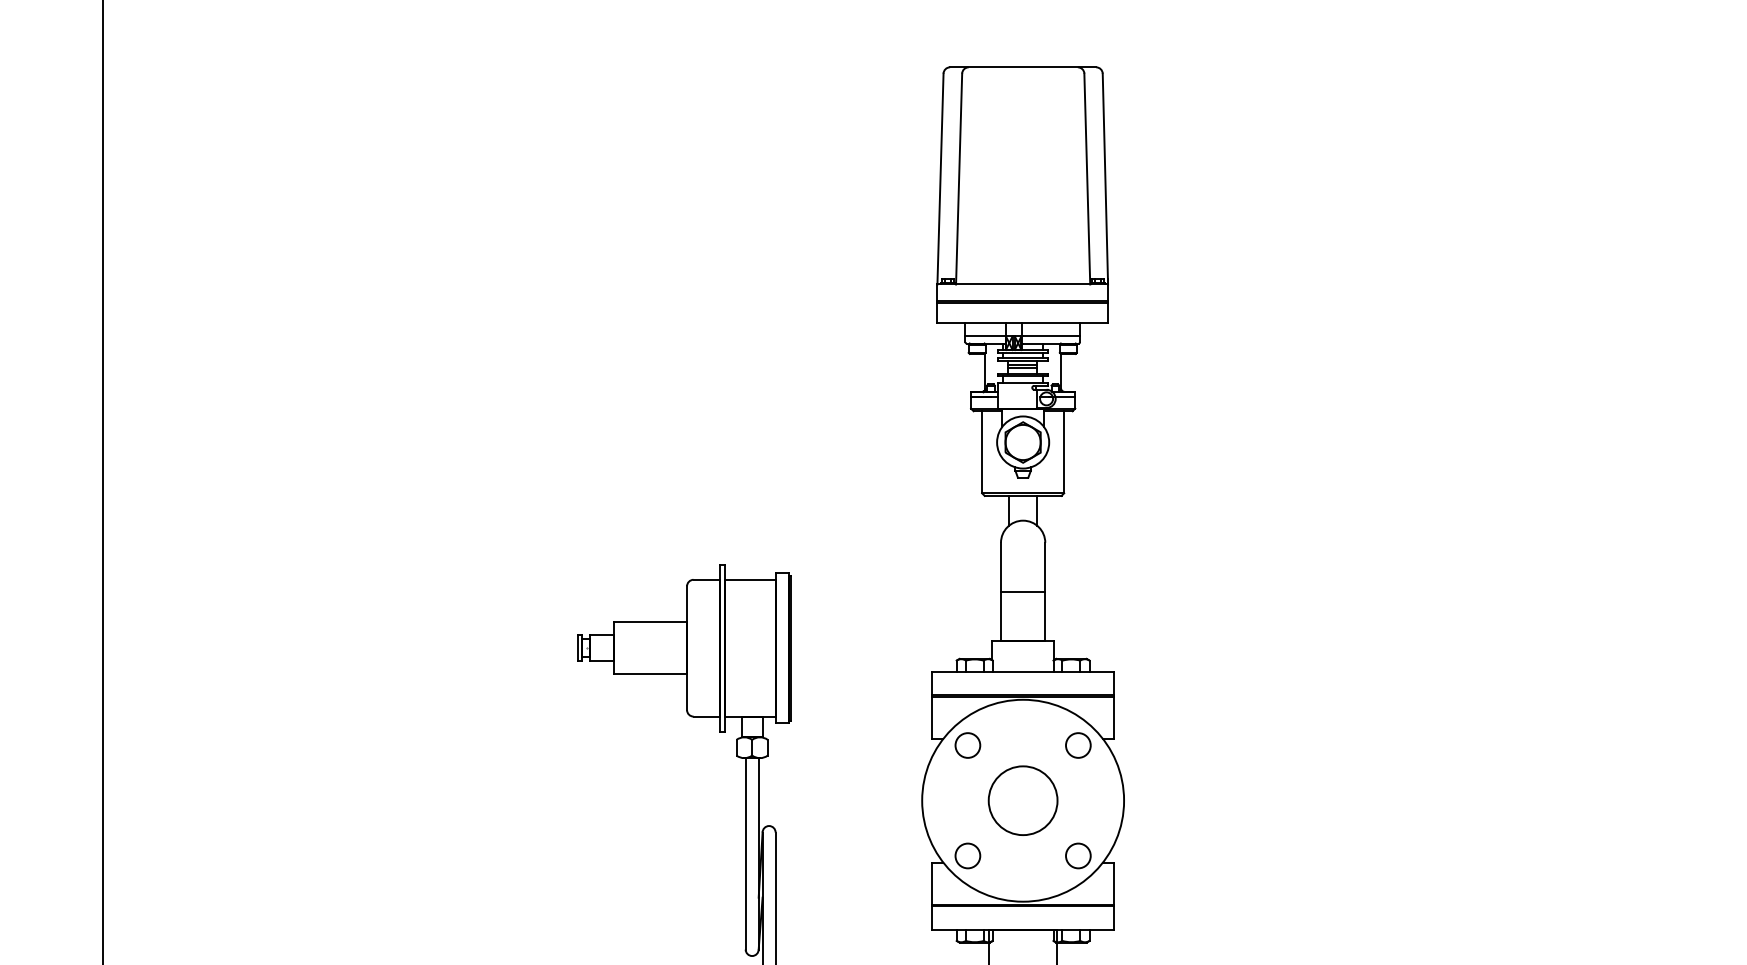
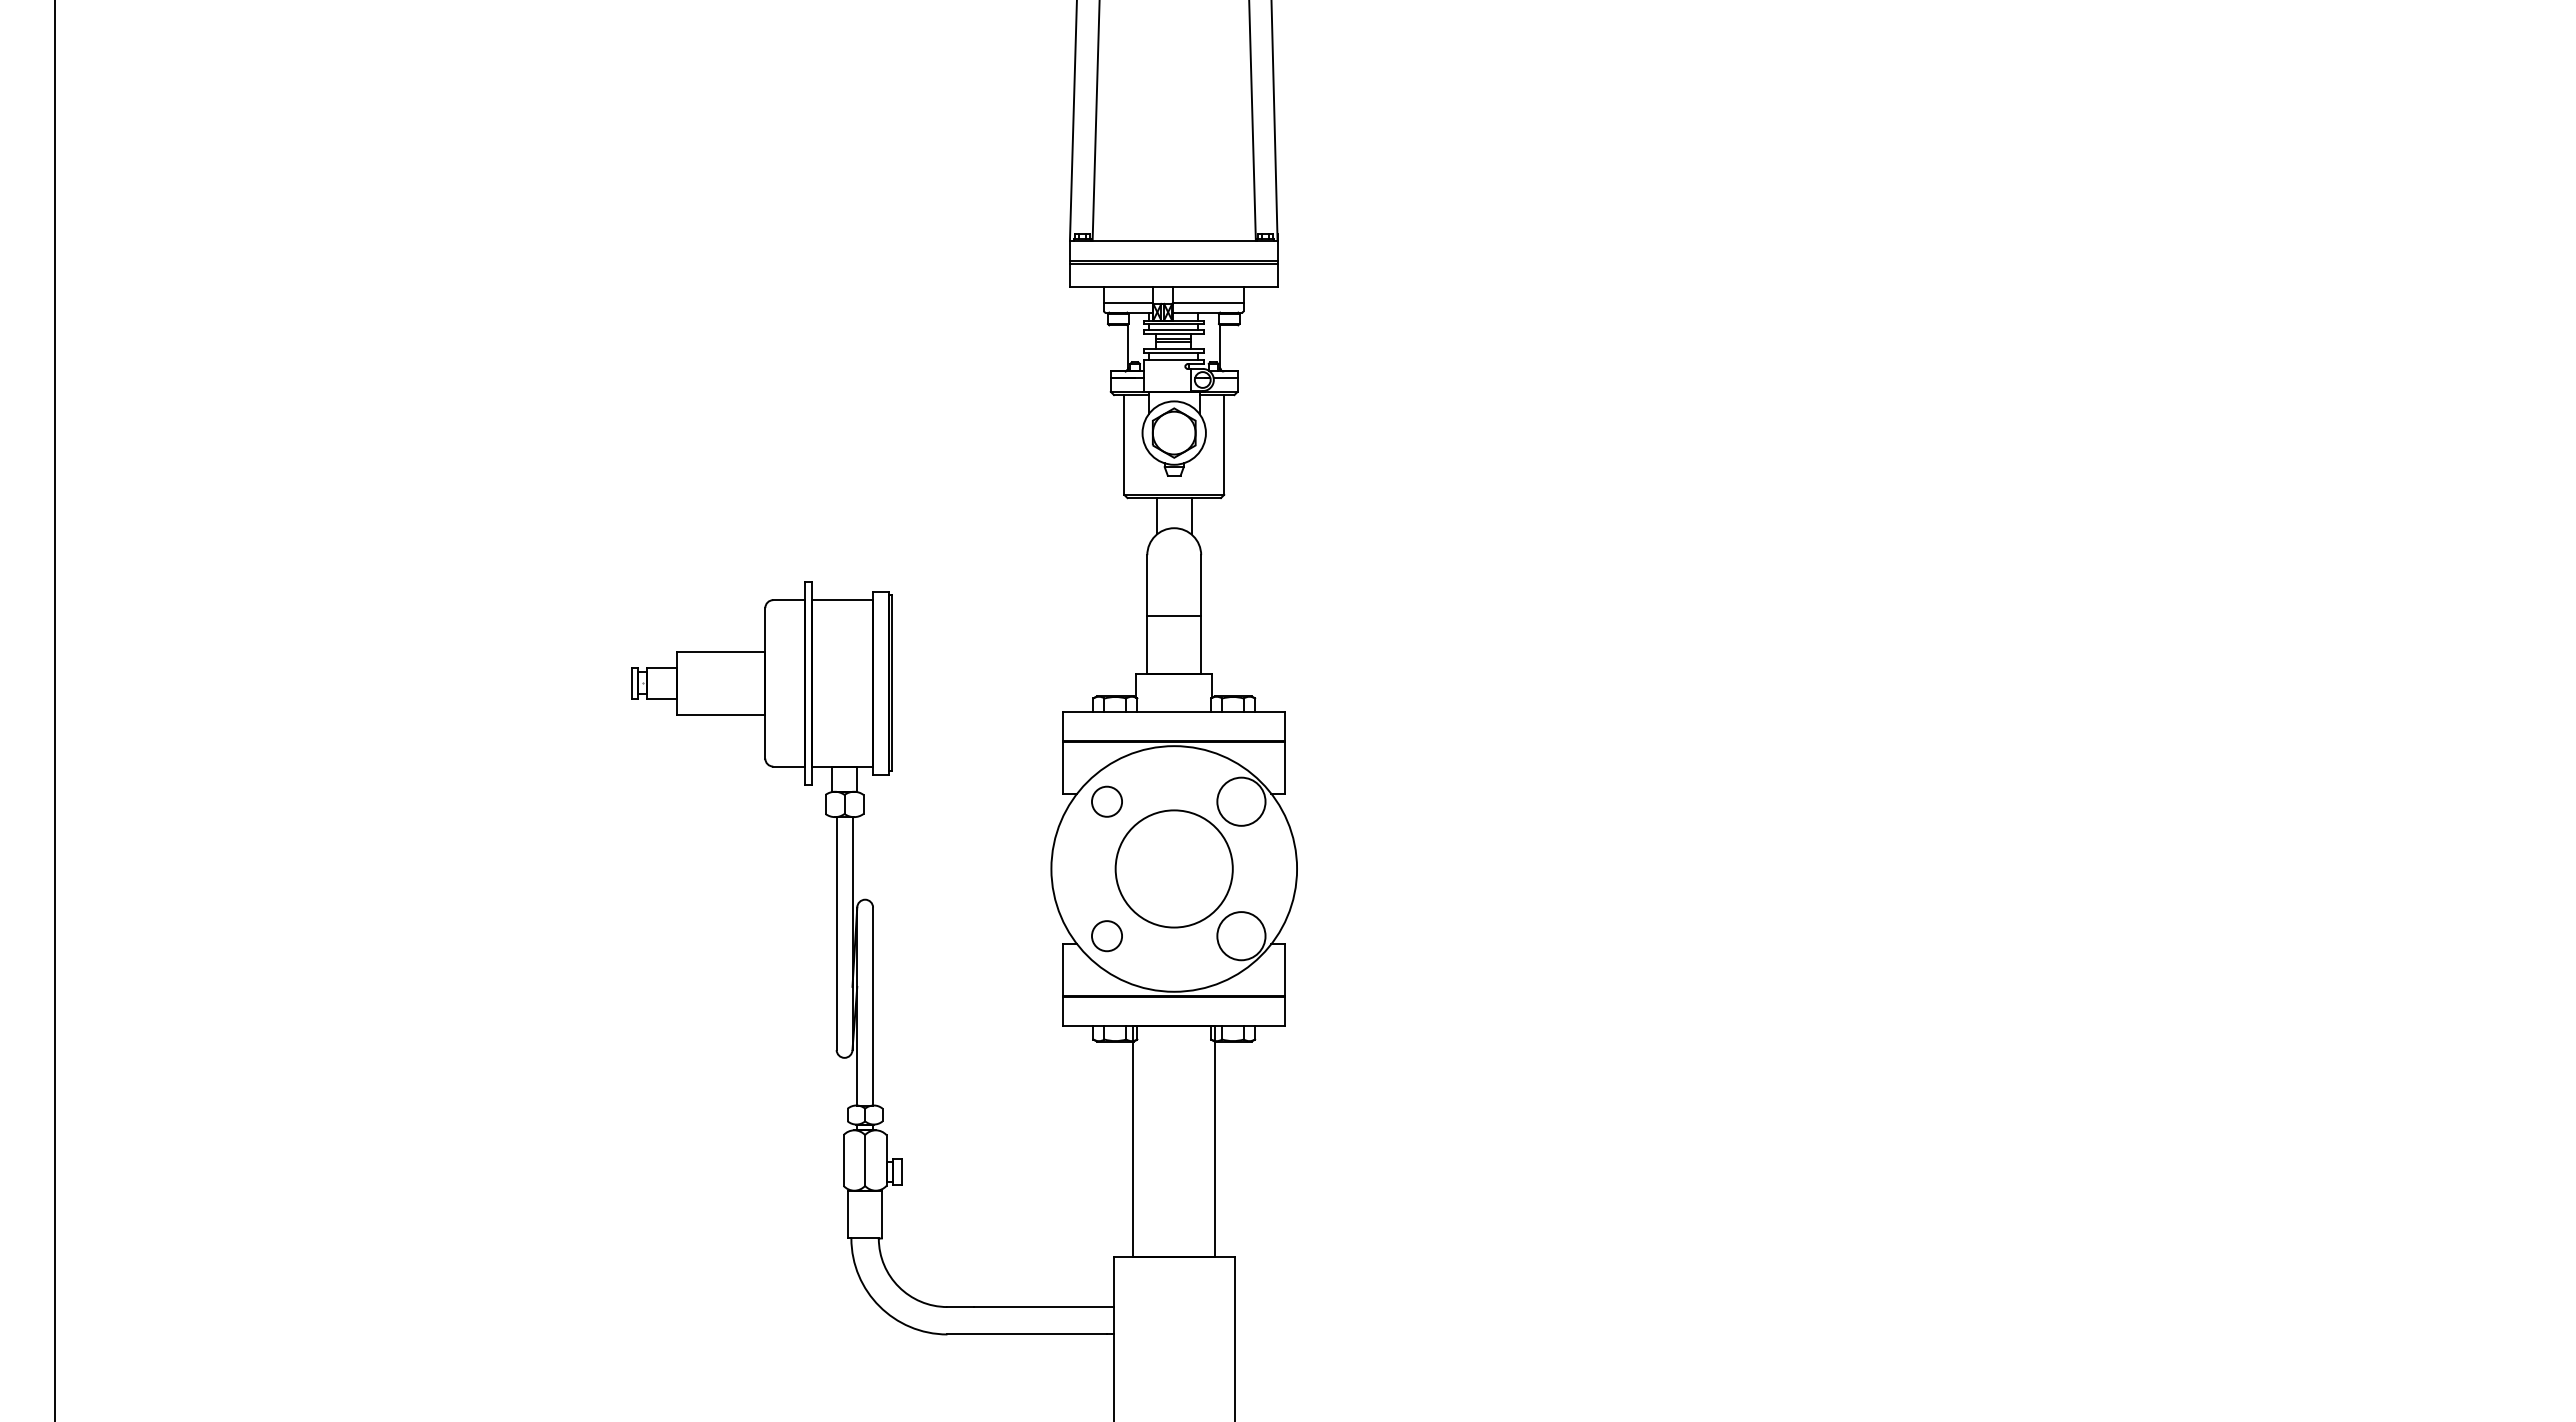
circle: (1078, 745) -> (1241, 801), size x1.6
circle: (1023, 800) -> (1174, 868), size x1.4
circle: (1078, 856) -> (1241, 936), size x1.6

